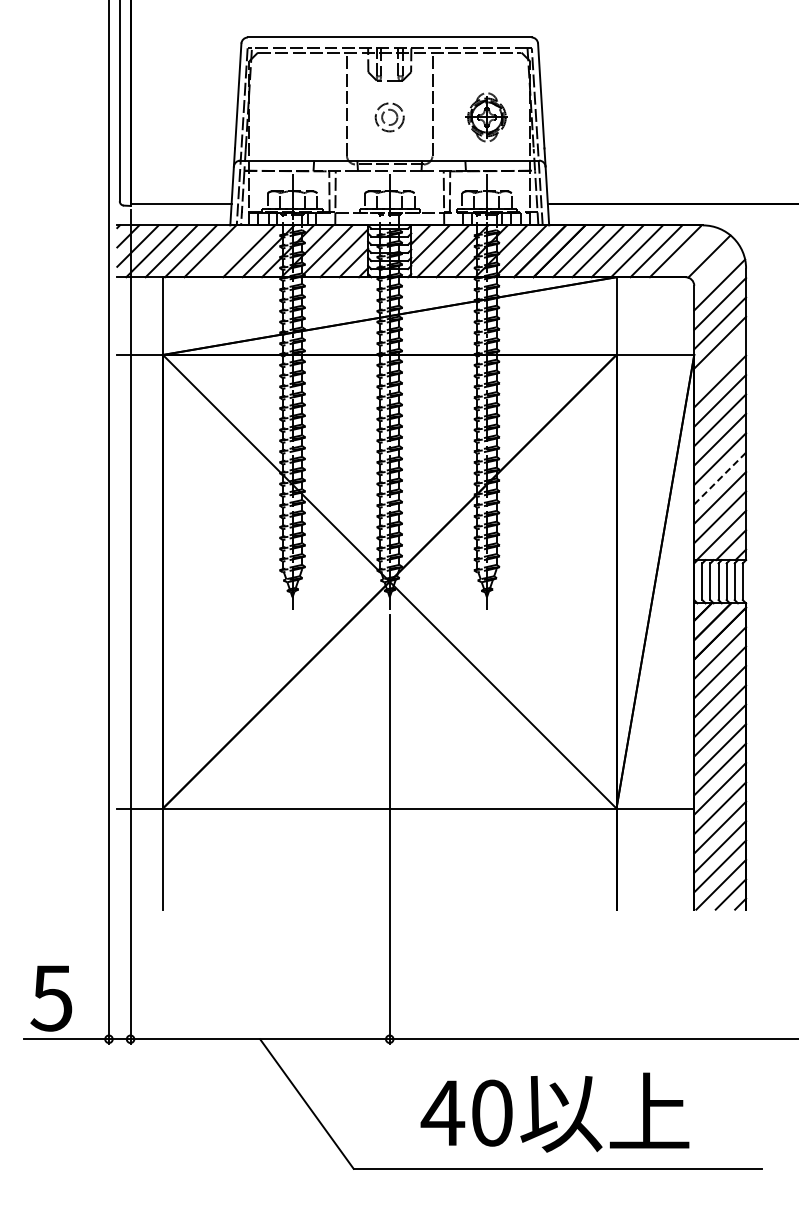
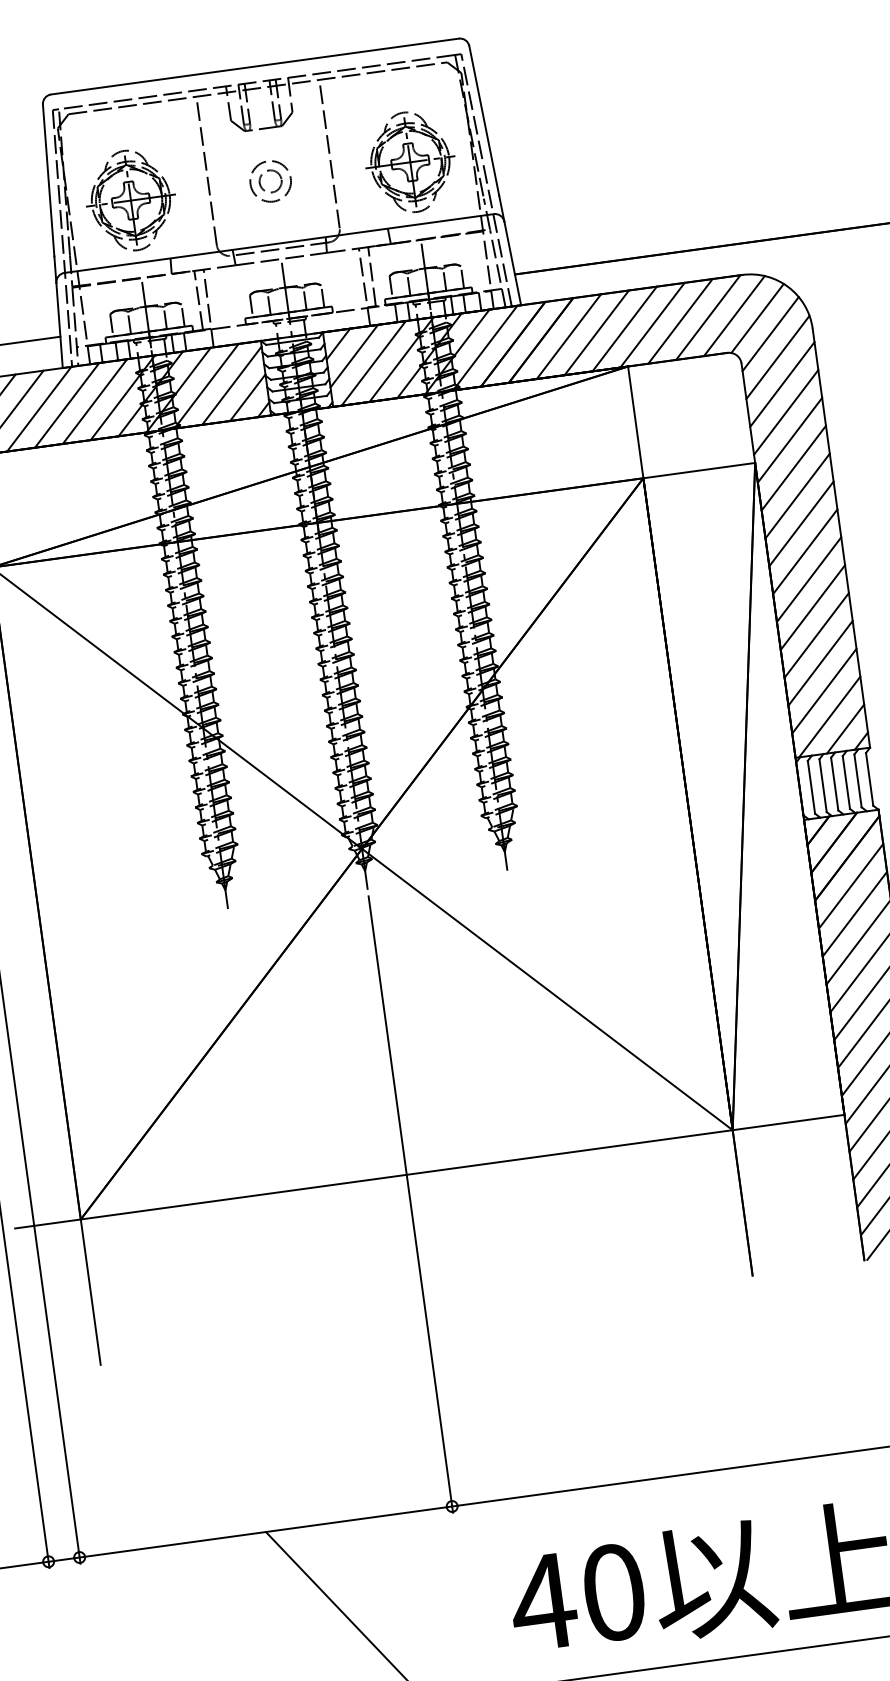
part: (292, 117) -> (130, 200), added
part: (486, 117) -> (409, 162), size x1.43
line: (229, 251) -> (66, 405), added
line: (693, 252) -> (733, 315), added
line: (716, 268) -> (770, 334), added
line: (720, 362) -> (794, 468), added
line: (720, 478) -> (817, 635), dashed -> solid

